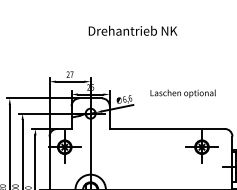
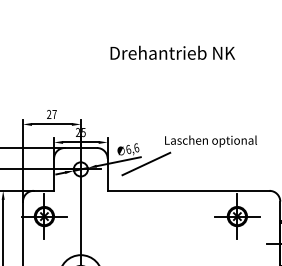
text: (132, 30) -> (172, 52), moved
line: (137, 109) -> (146, 163), added

